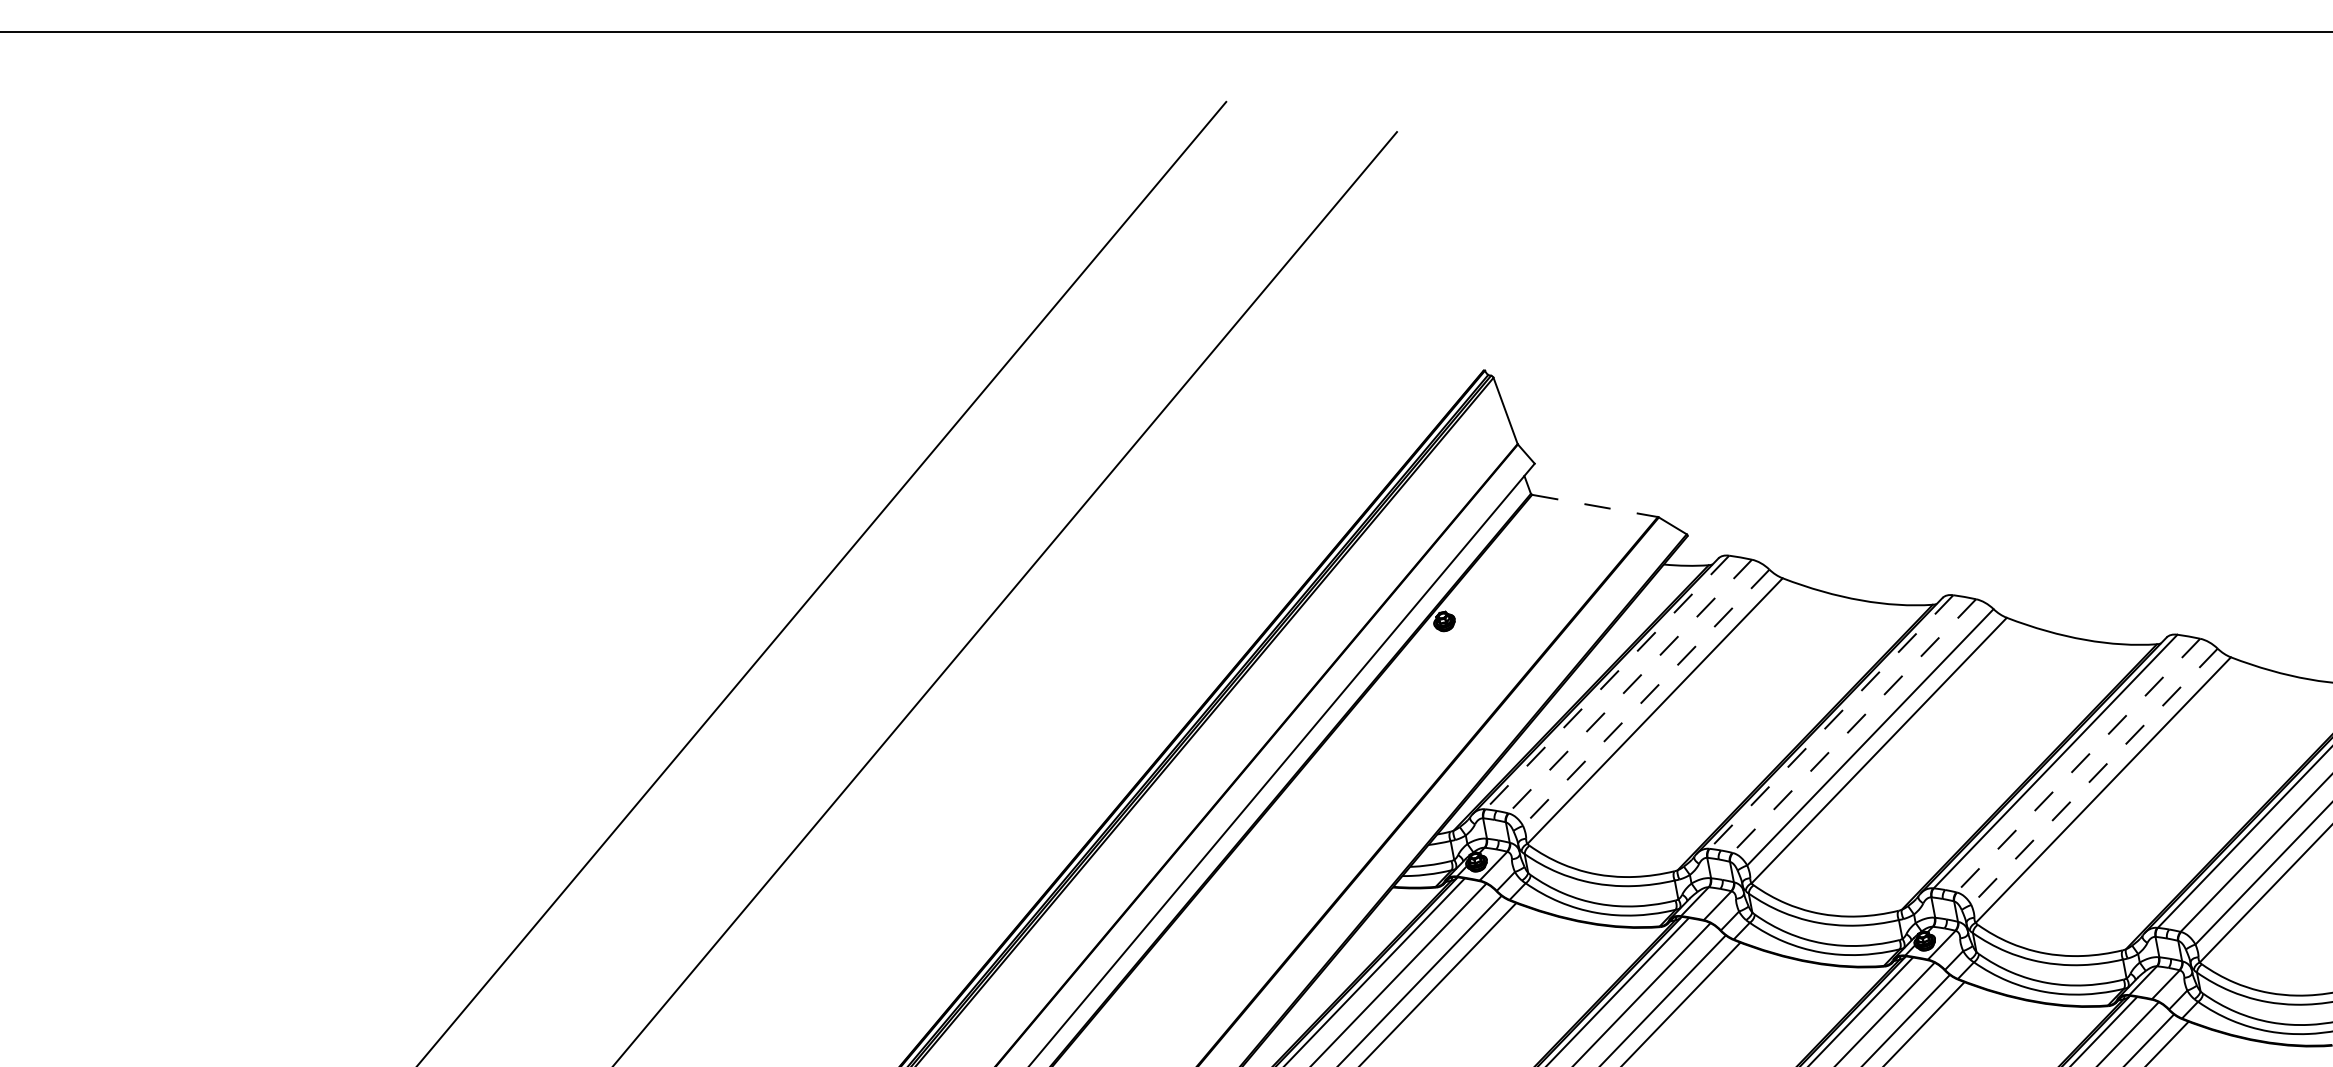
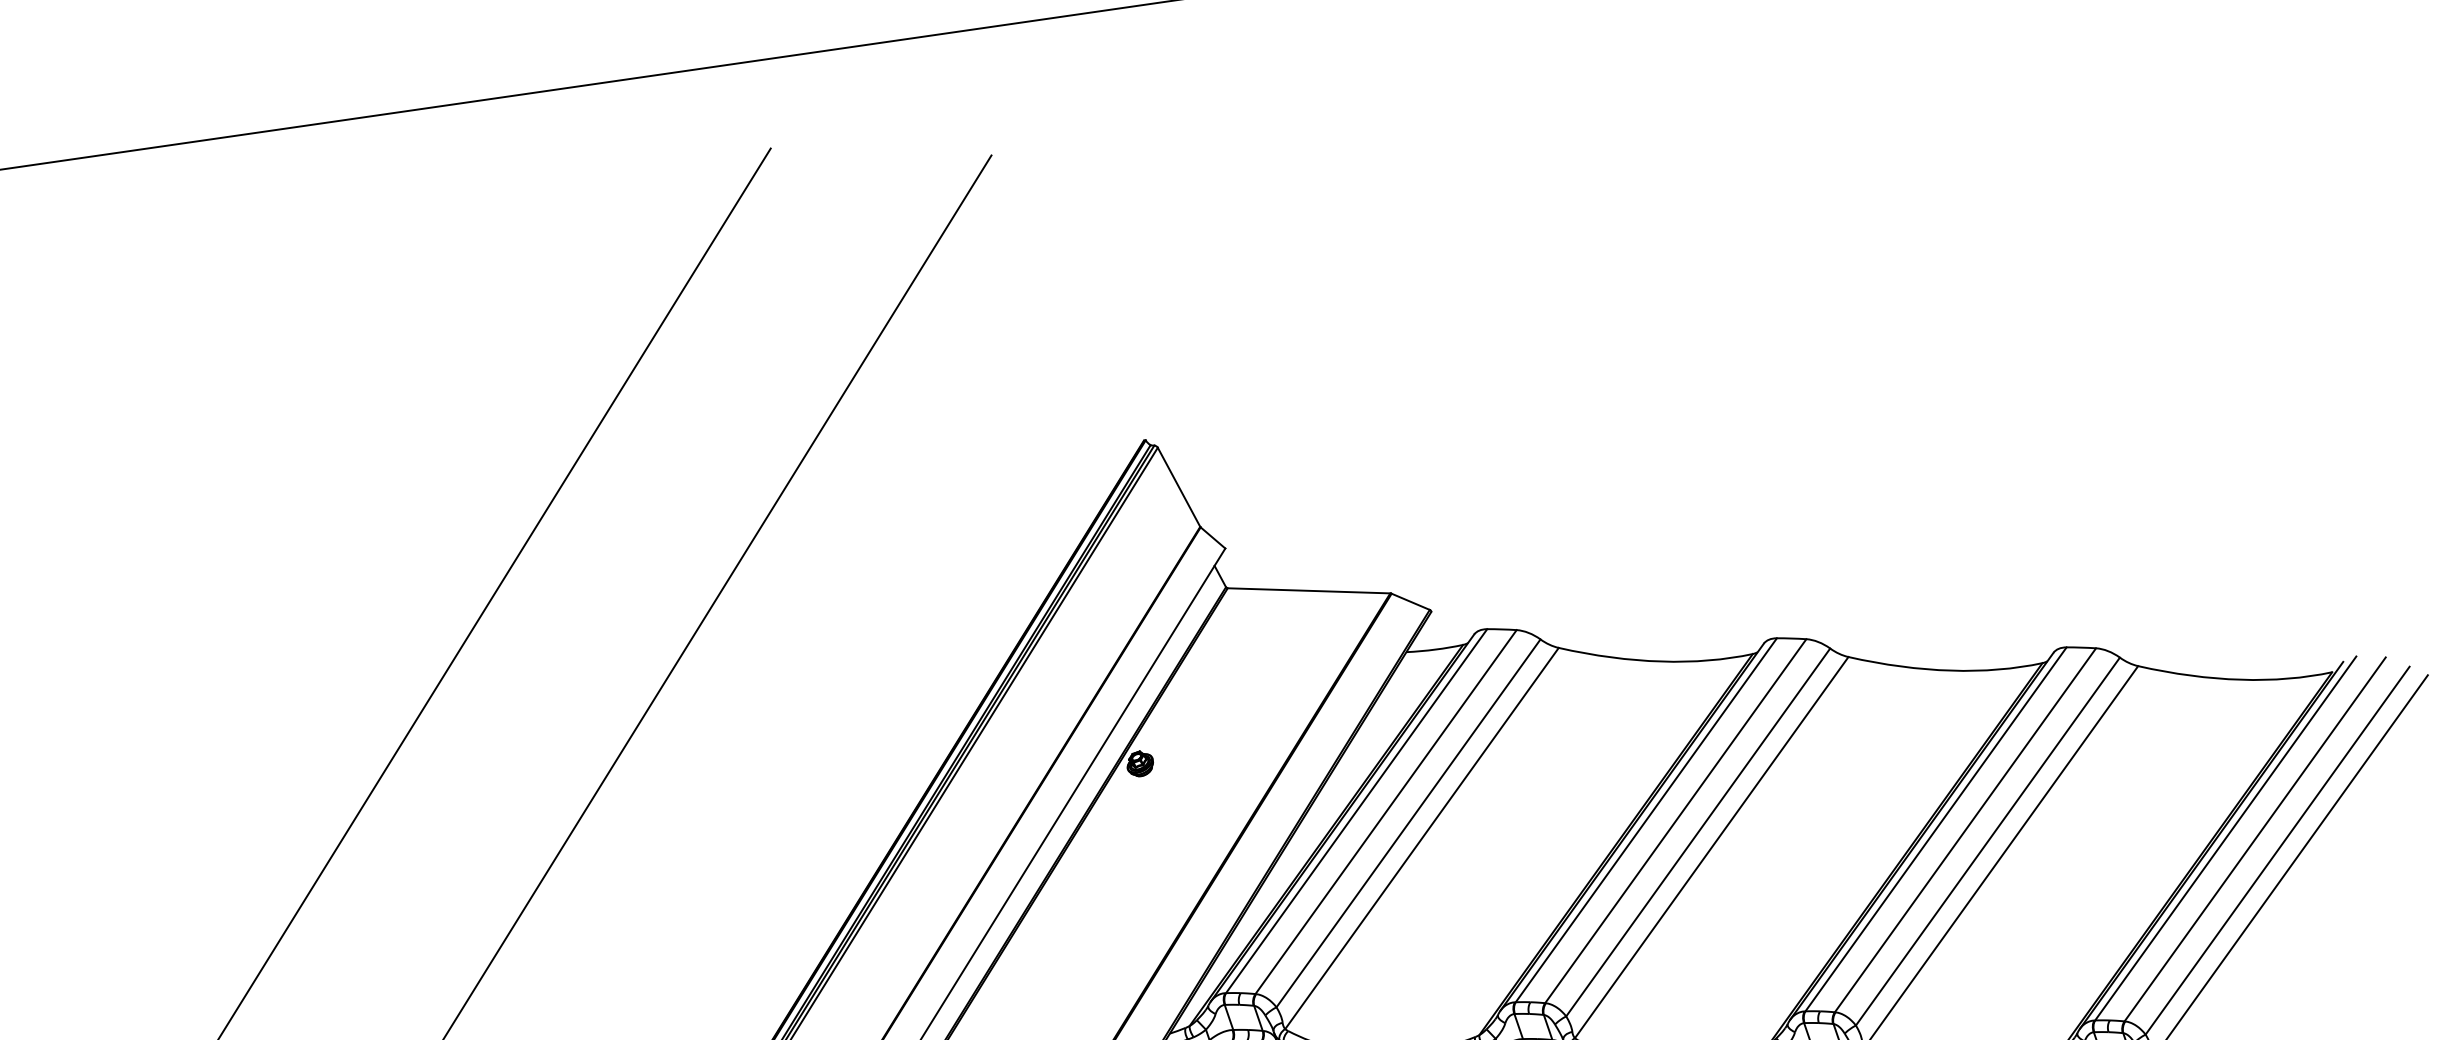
line: (1595, 505) -> (1309, 590), dashed -> solid
line: (1607, 682) -> (1356, 811), dashed -> solid
line: (1630, 686) -> (1386, 811), dashed -> solid
line: (1646, 697) -> (1408, 822), dashed -> solid
line: (1831, 722) -> (1646, 820), dashed -> solid
line: (1854, 726) -> (1676, 821), dashed -> solid
line: (2078, 765) -> (1965, 830), dashed -> solid
line: (2094, 776) -> (1987, 841), dashed -> solid

